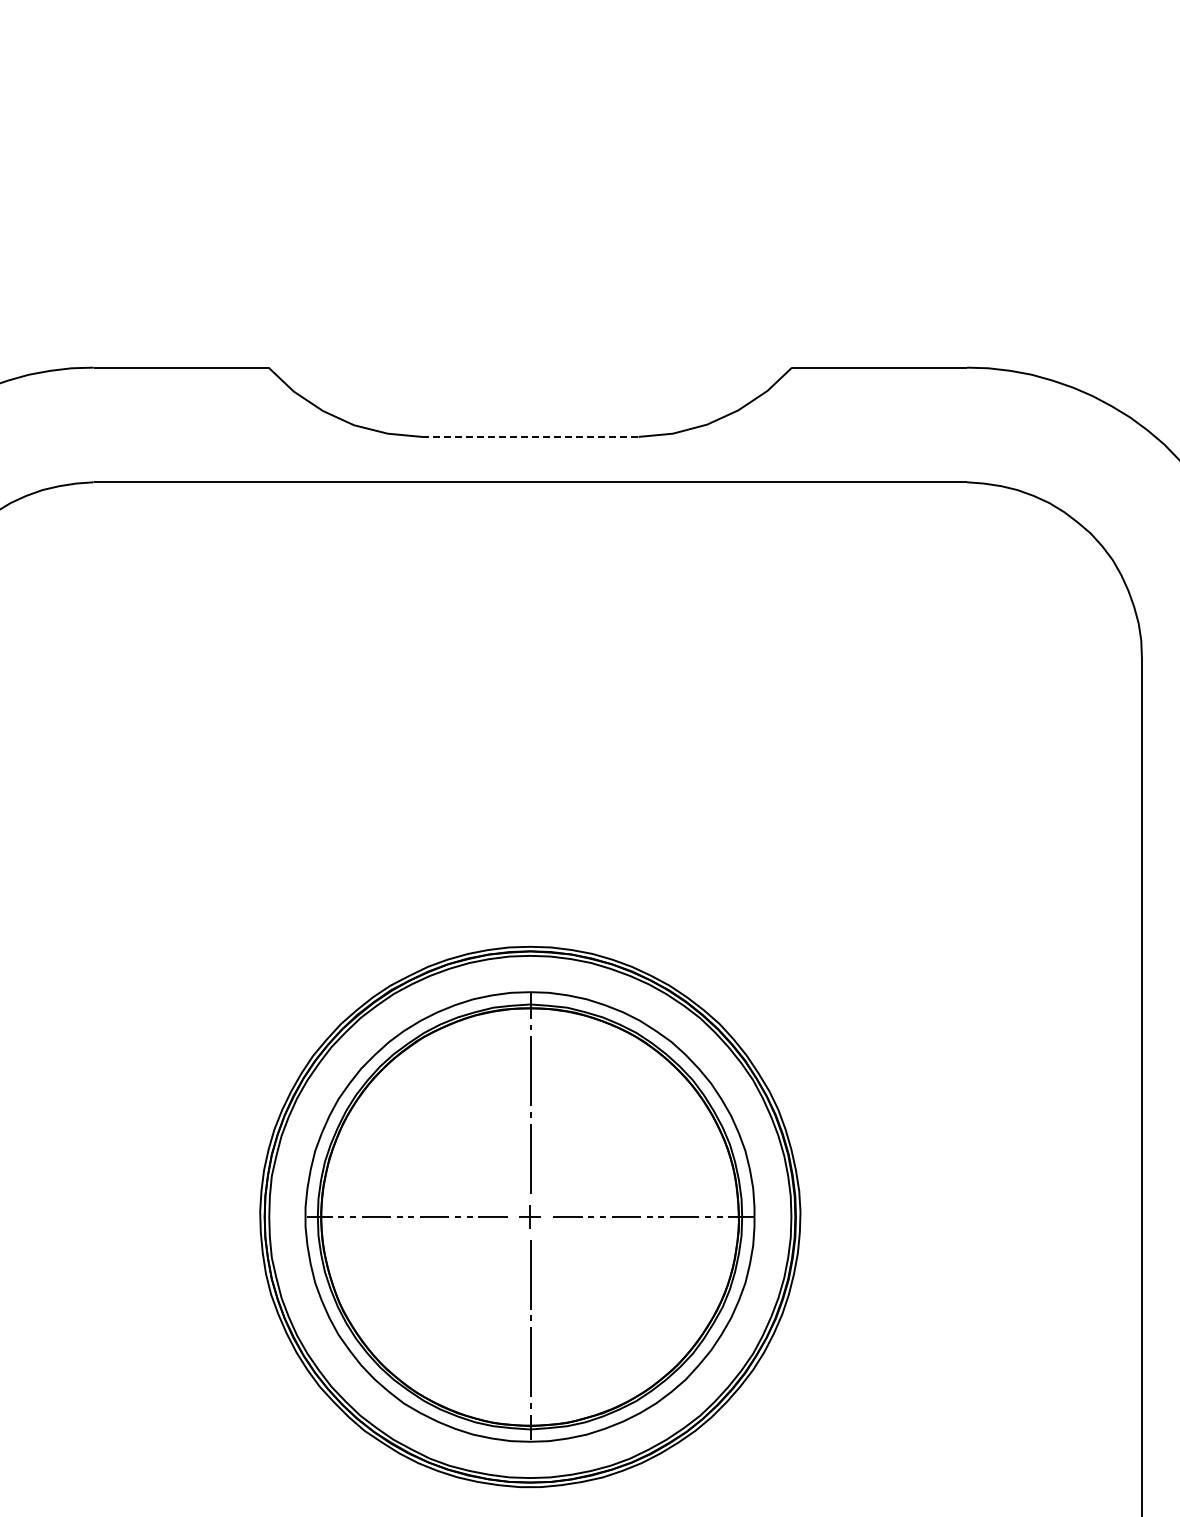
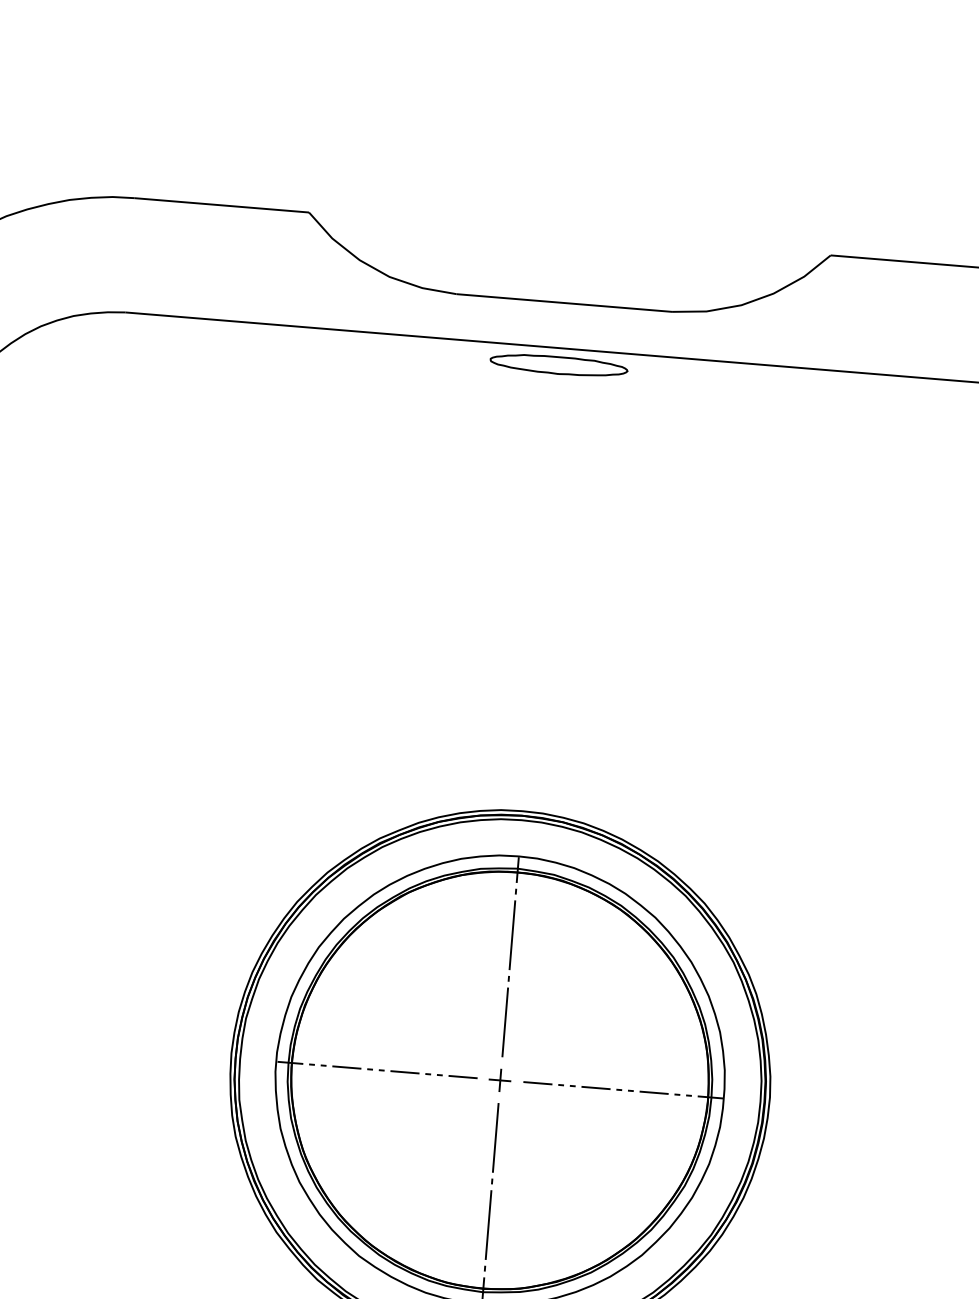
line: (530, 436) -> (564, 302), dashed -> solid
part: (529, 499) -> (558, 365), added

